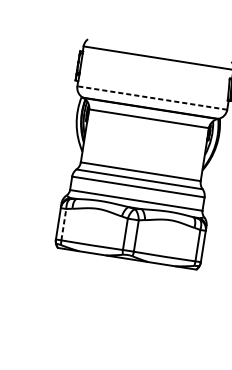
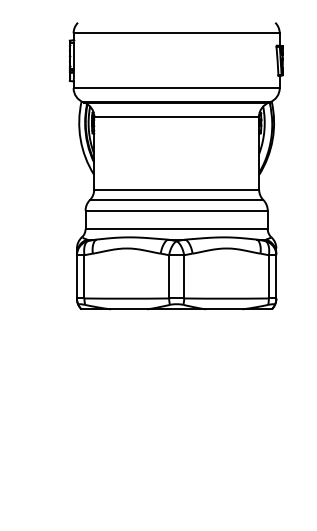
line: (152, 98) -> (176, 88), dashed -> solid
line: (63, 224) -> (84, 276), dashed -> solid

